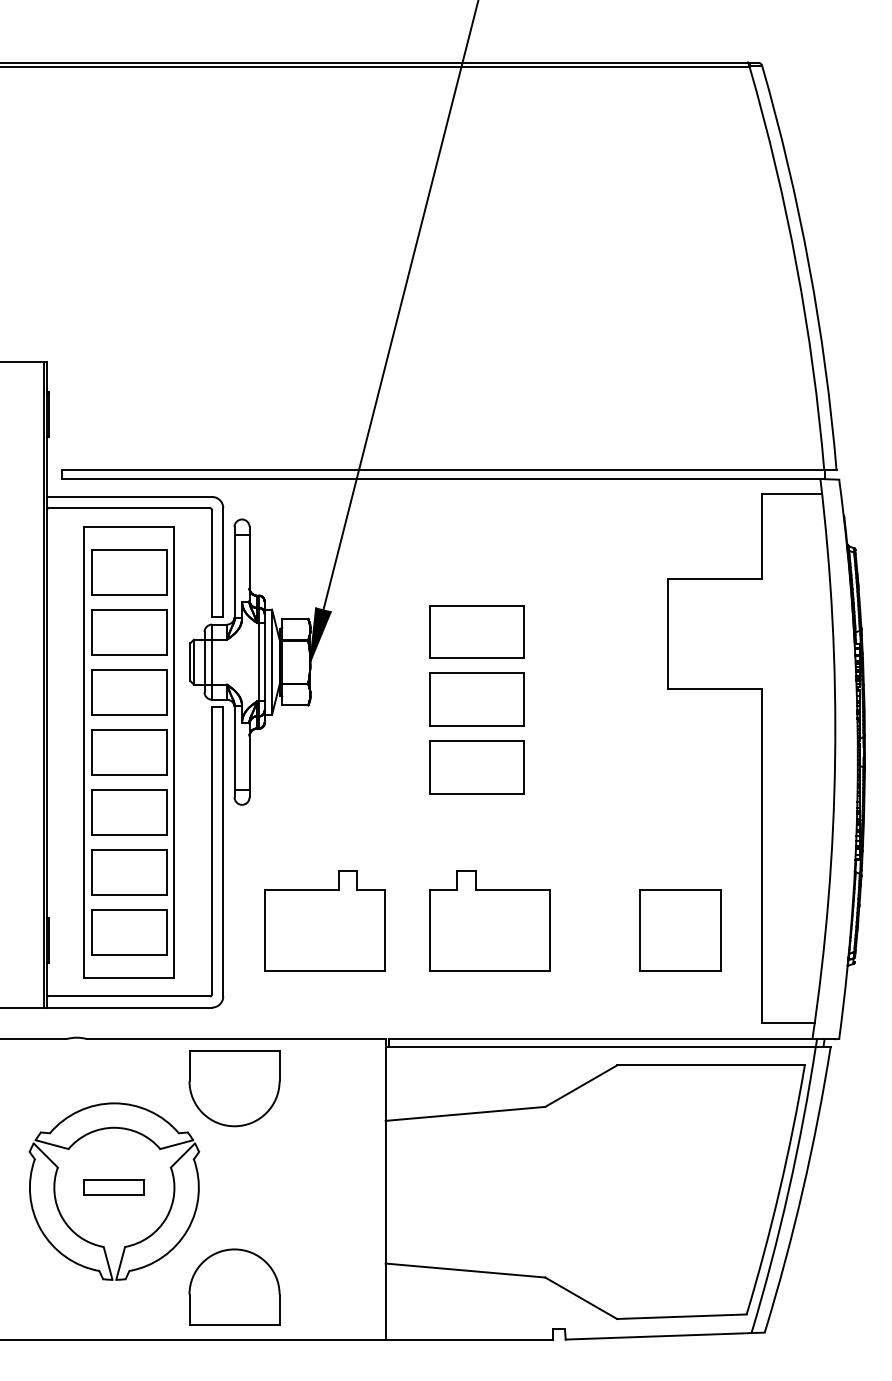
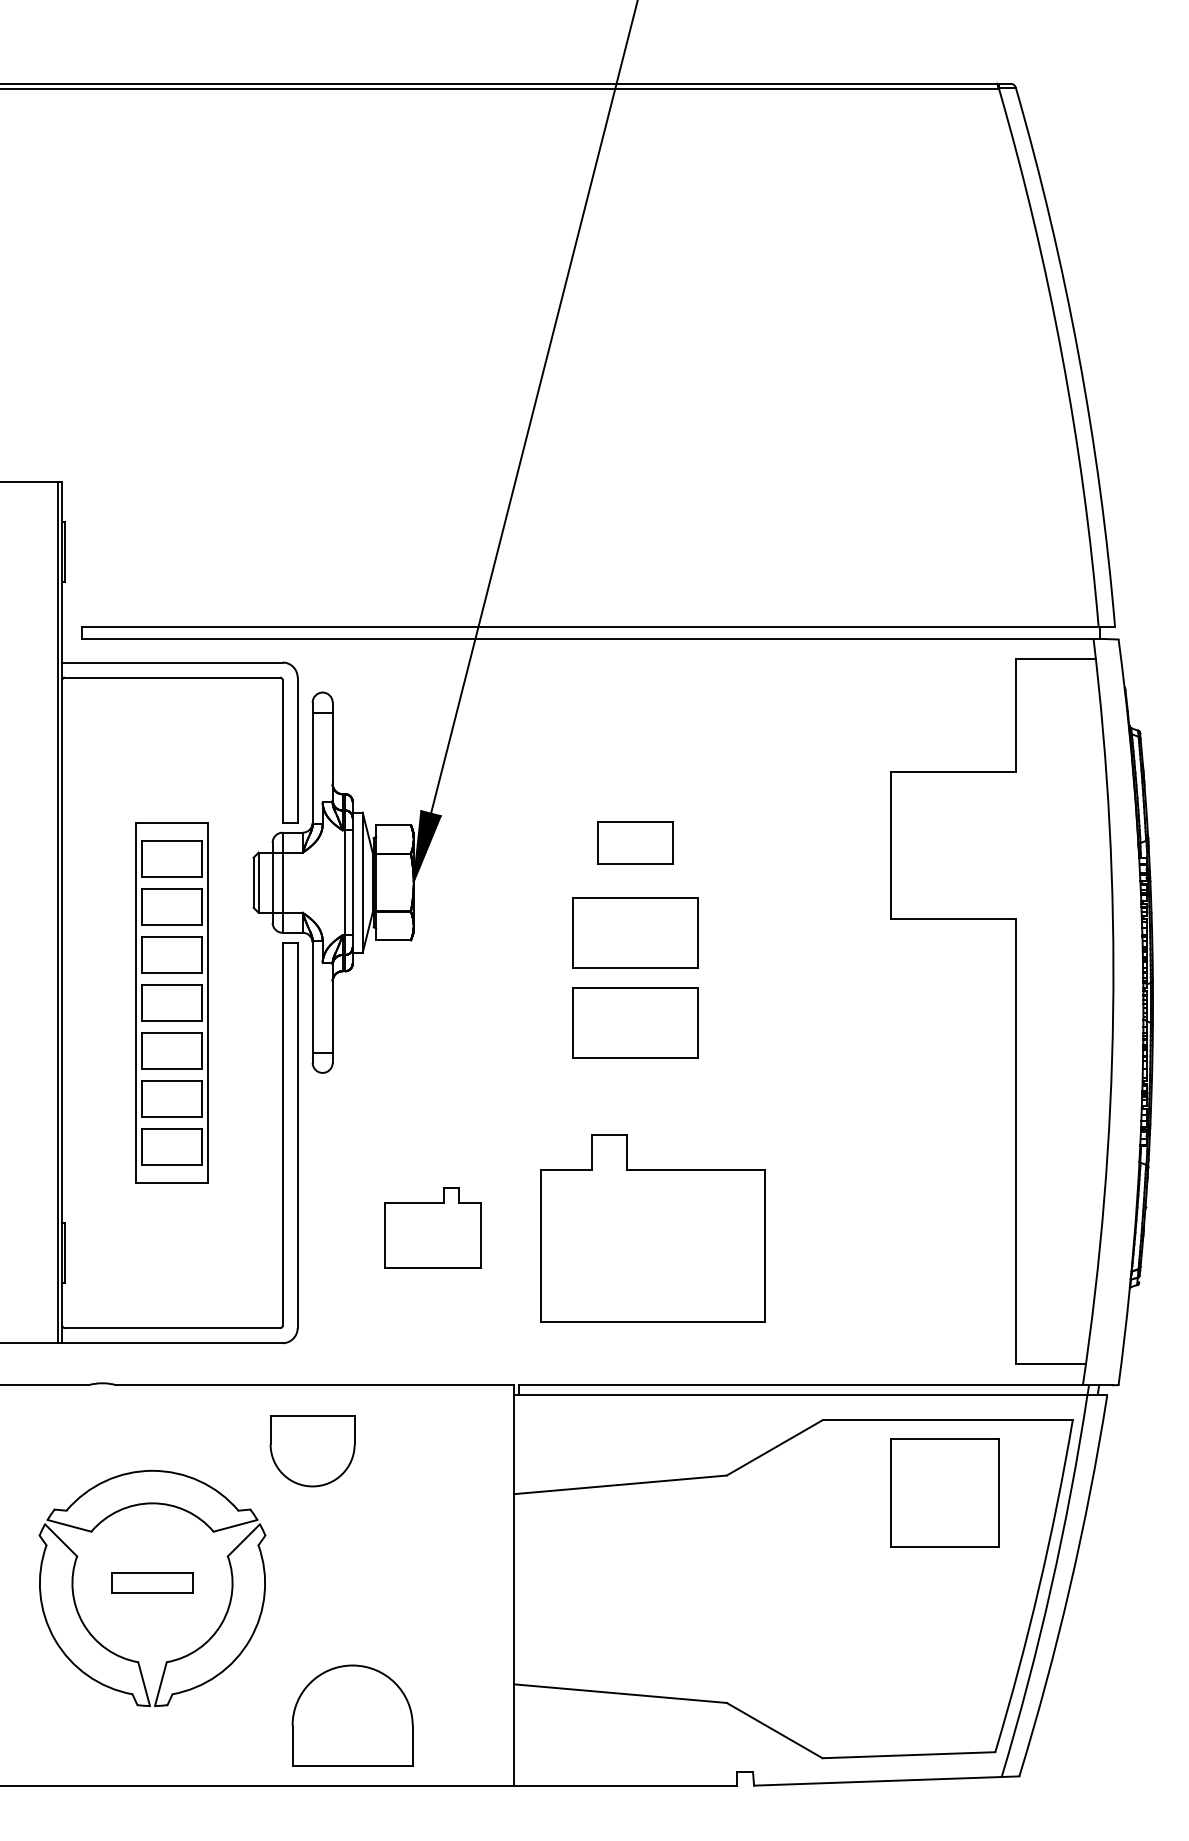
part: (476, 631) -> (635, 841), size x0.6
part: (128, 752) -> (171, 1003), size x0.6
part: (324, 920) -> (432, 1227), size x0.6
part: (489, 920) -> (652, 1227), size x1.4
part: (680, 930) -> (944, 1492), moved
part: (234, 1088) -> (312, 1450), size x0.7
part: (234, 1286) -> (352, 1714), moved

